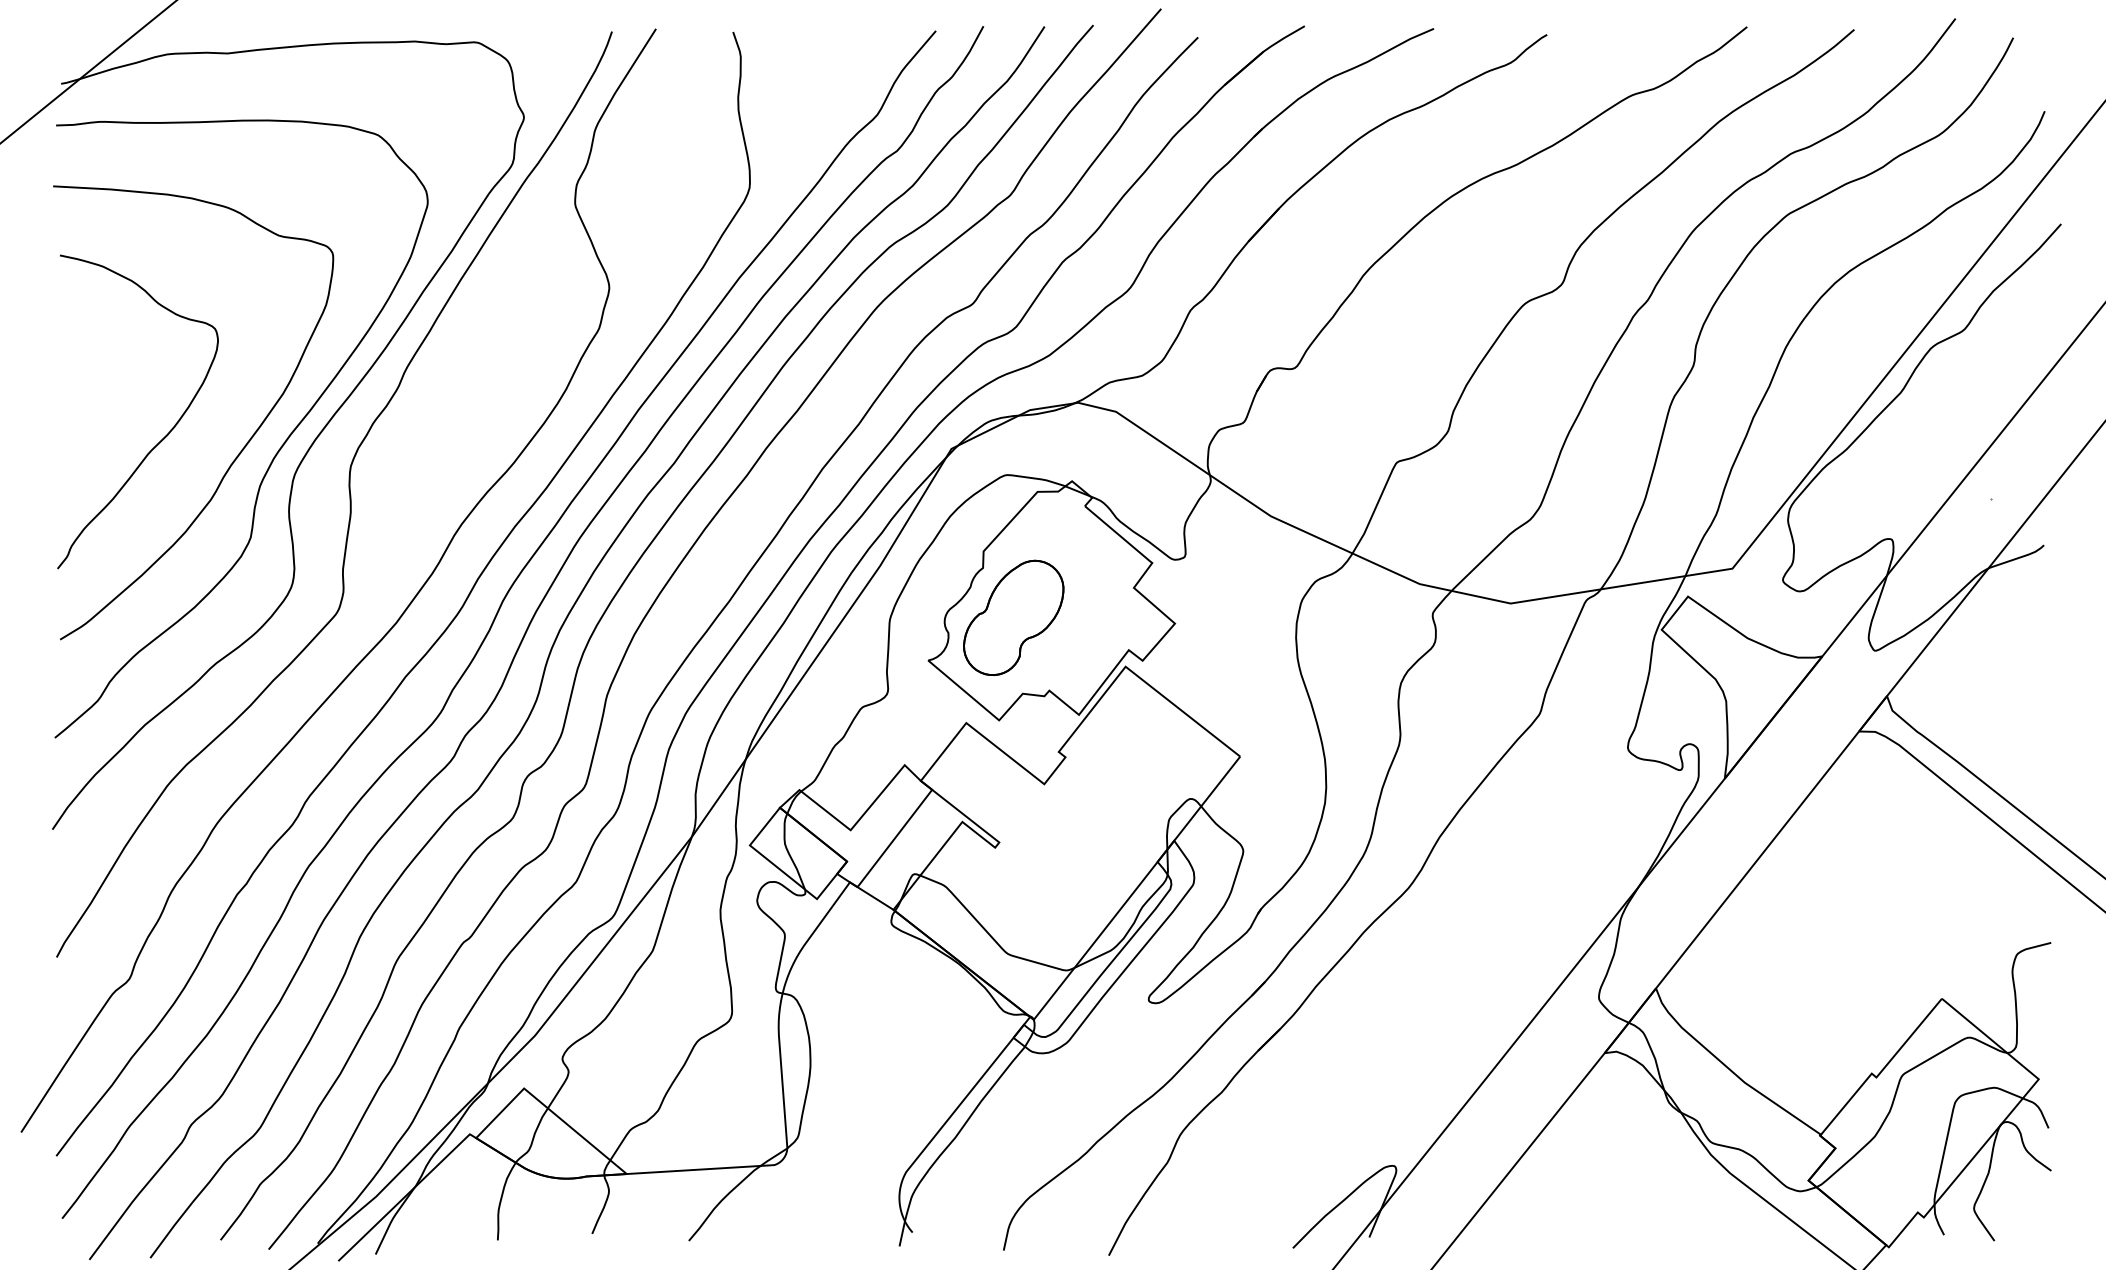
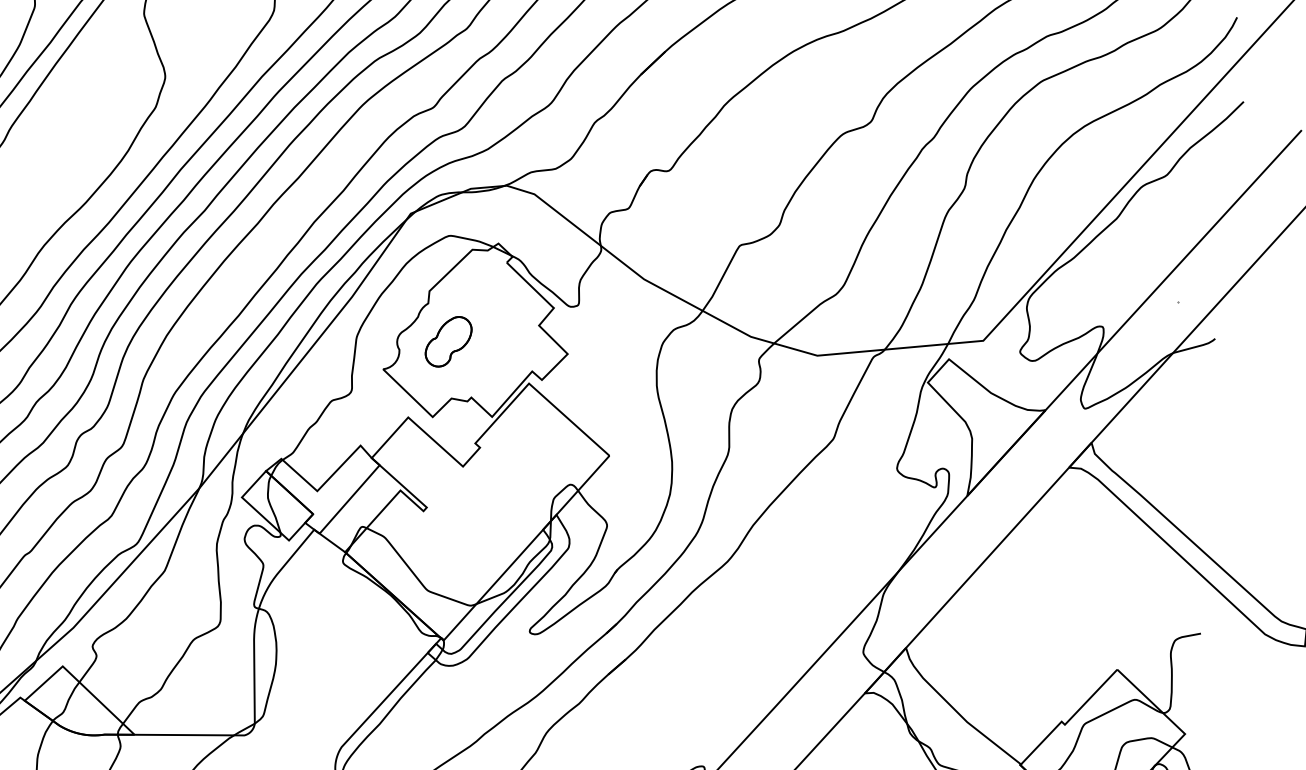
part: (1013, 617) -> (448, 341), size x0.6

